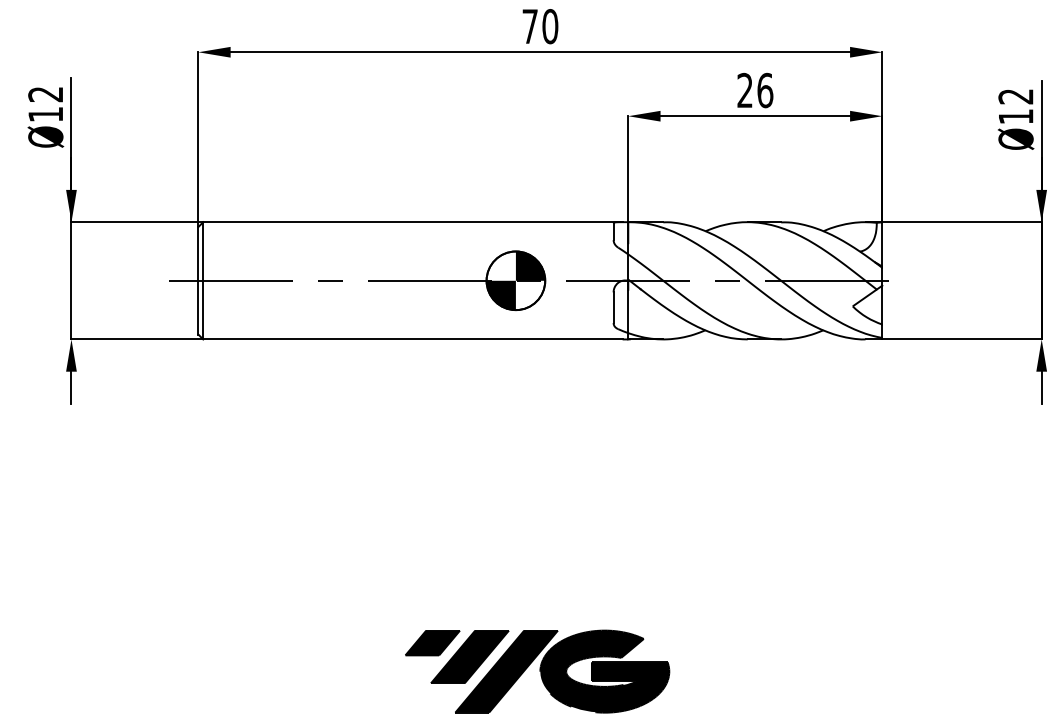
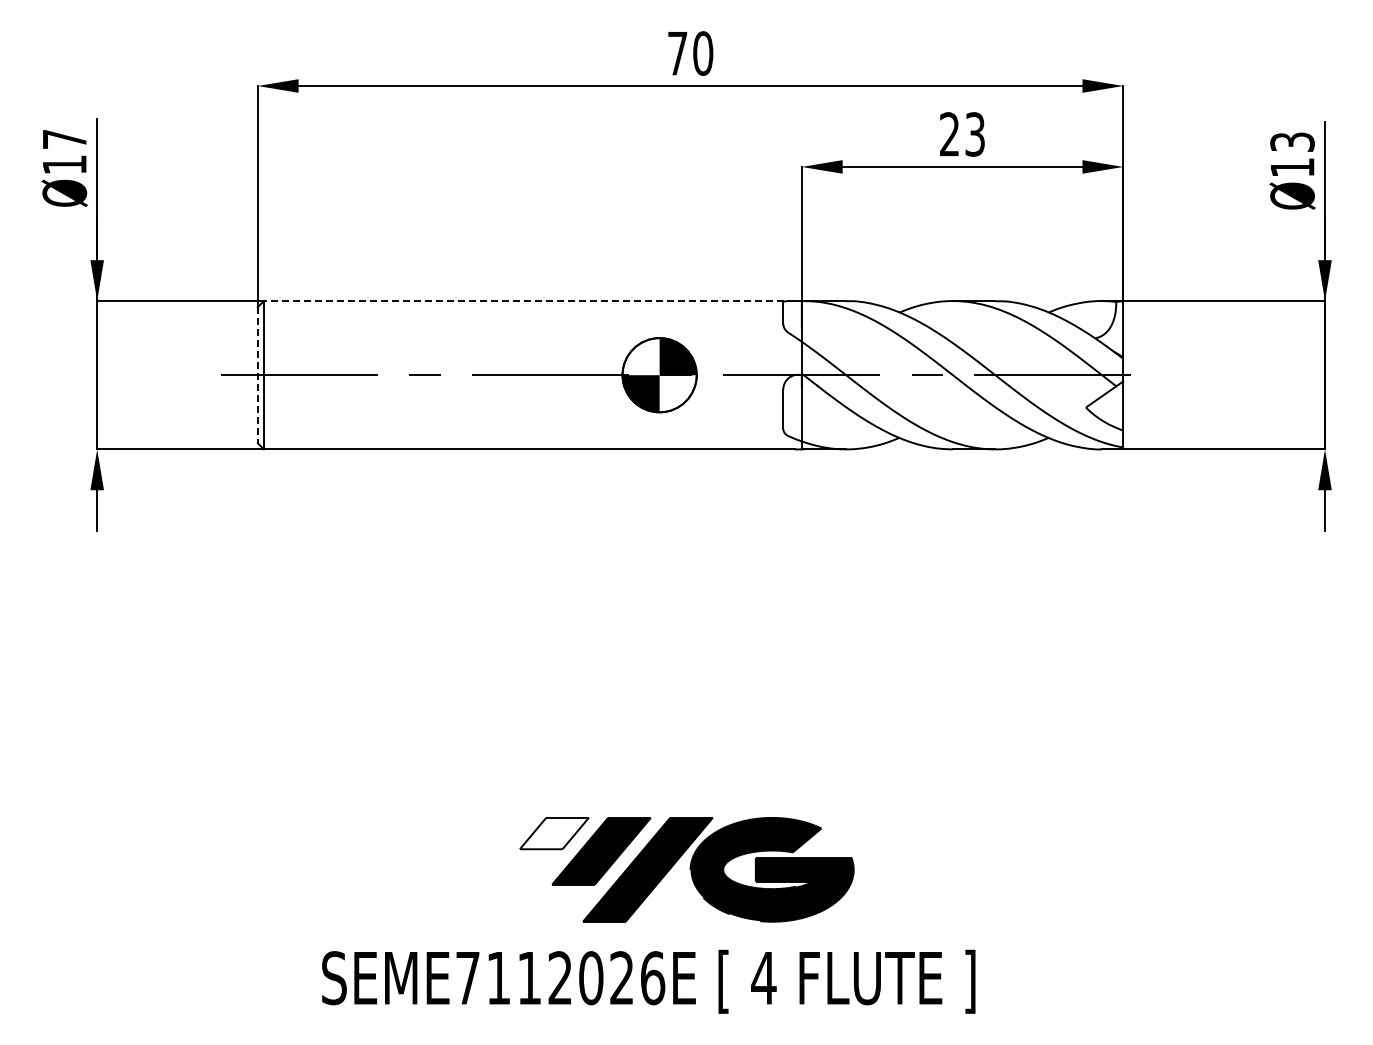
text: (765, 90) -> (975, 134), 26 -> 23
text: (45, 94) -> (64, 139), Ø12 -> Ø17
text: (1016, 96) -> (1292, 141), Ø12 -> Ø13
line: (412, 222) -> (528, 301), solid -> dashed
line: (198, 281) -> (257, 375), solid -> dashed
fill: (432, 642) -> (553, 833), removed

